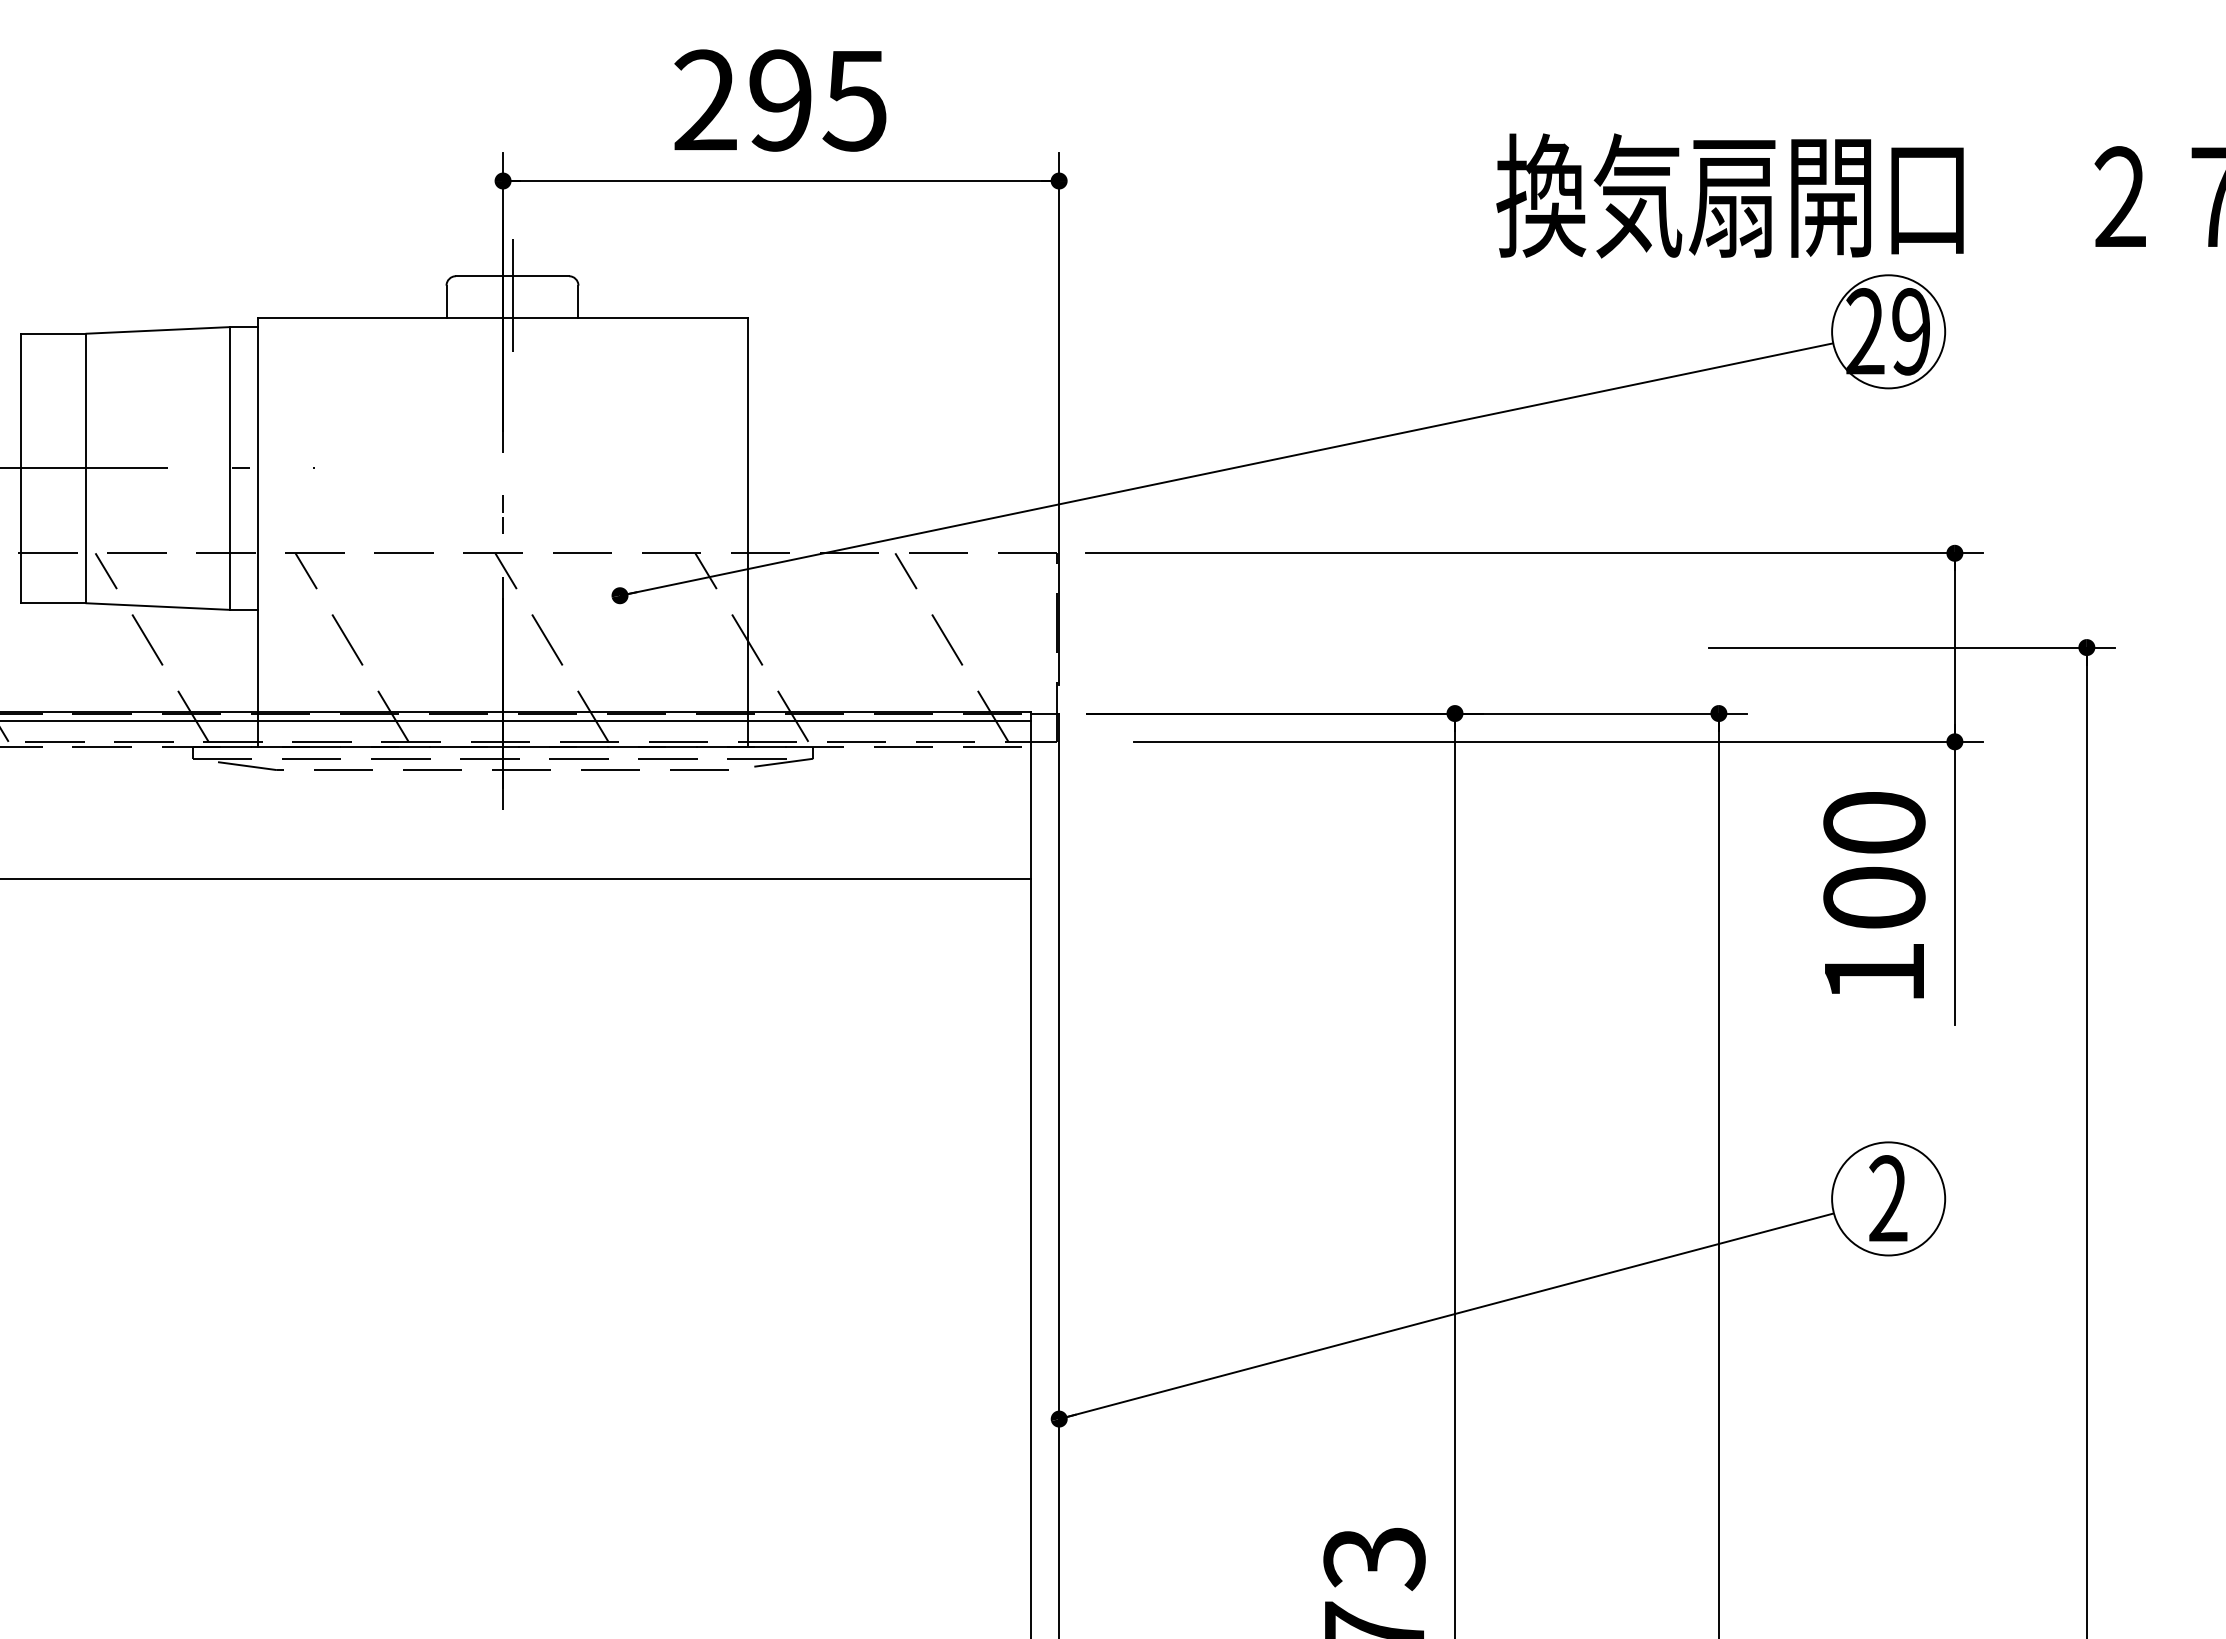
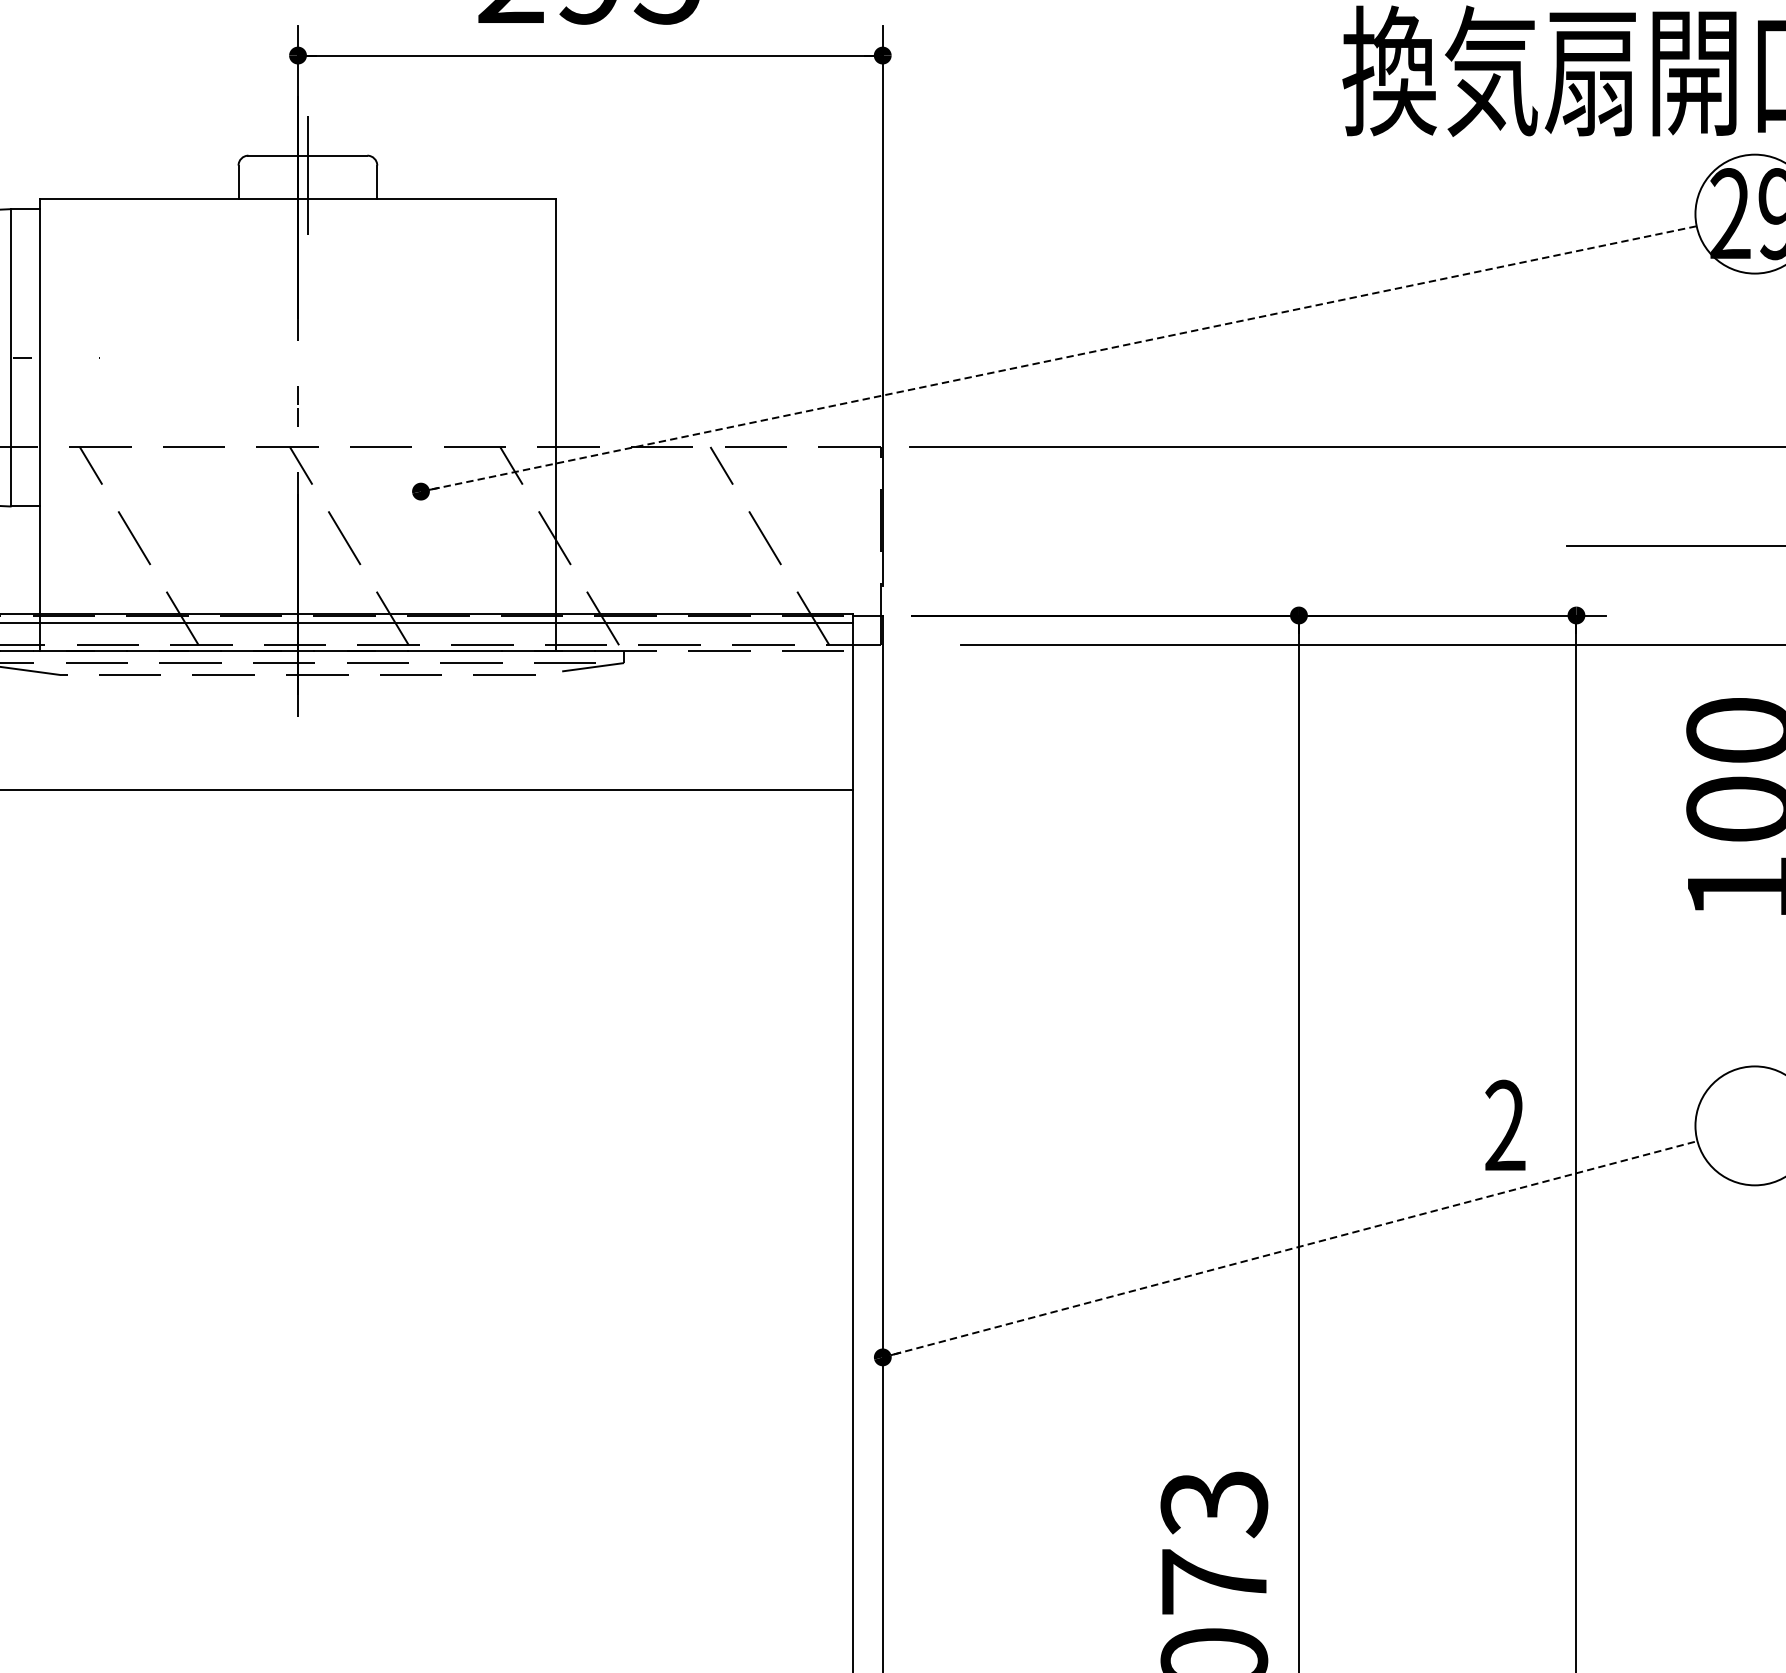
line: (1226, 469) -> (1058, 358), solid -> dashed
text: (1888, 1198) -> (1505, 1125), moved
line: (1446, 1316) -> (1290, 1249), solid -> dashed

